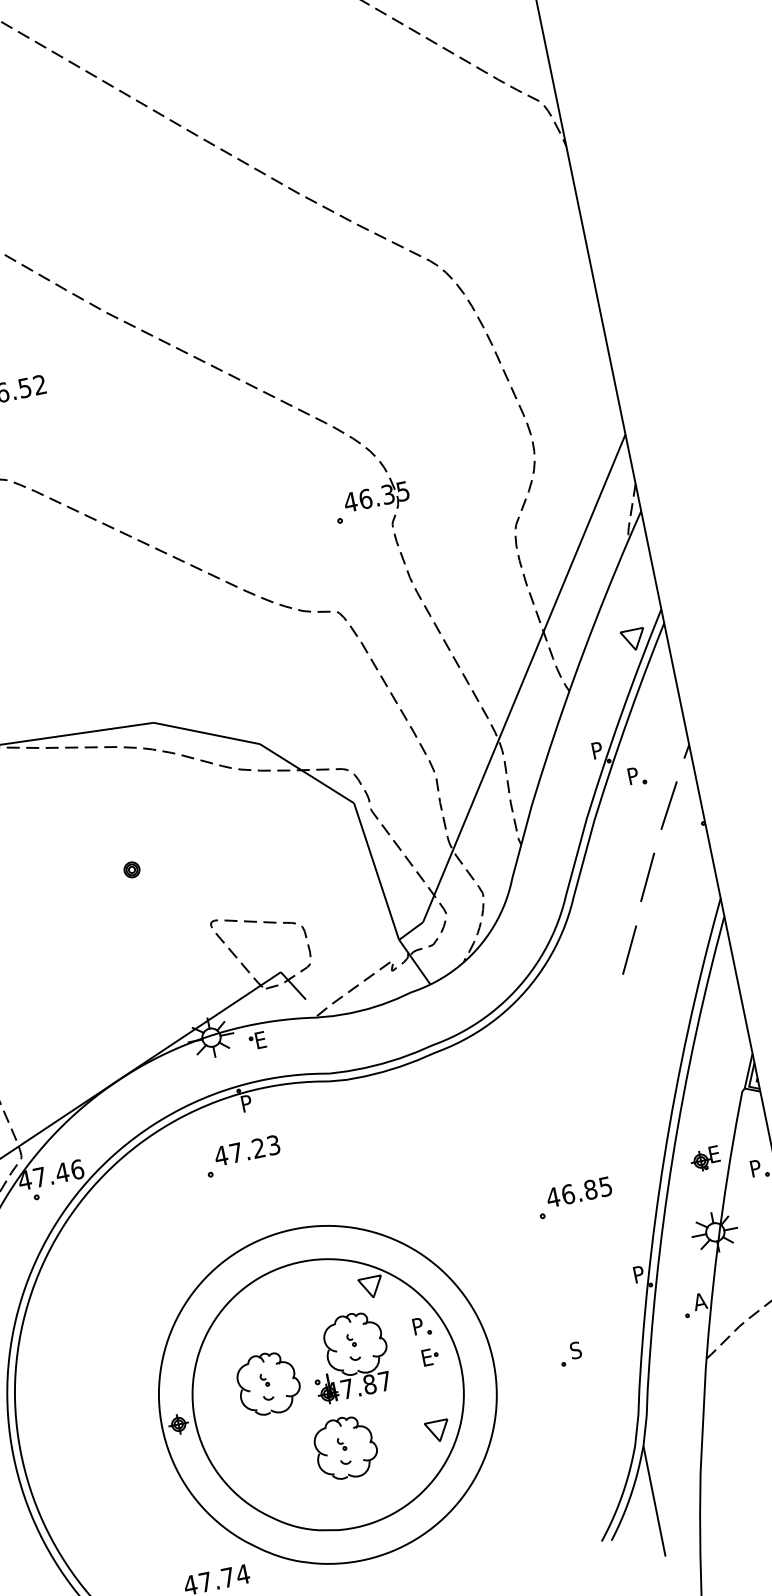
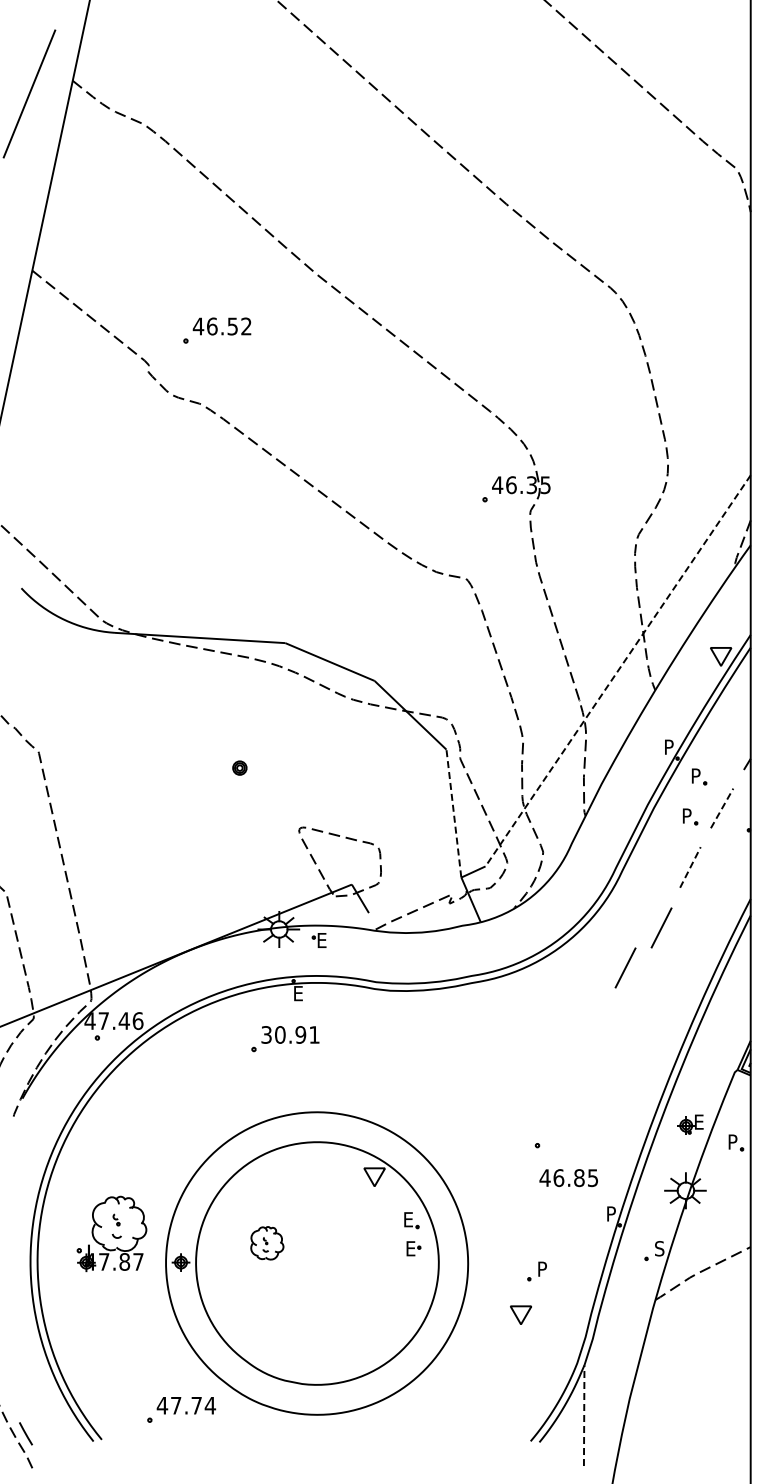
line: (523, 679) -> (617, 671), solid -> dashed
line: (669, 805) -> (722, 808), solid -> dashed
part: (636, 821) -> (690, 816), added
line: (376, 871) -> (453, 813), solid -> dashed
line: (647, 877) -> (690, 867), solid -> dashed
line: (599, 1001) -> (625, 967), added
text: (247, 1103) -> (299, 993), P -> E
text: (246, 1150) -> (289, 1034), 47.23 -> 30.91
text: (578, 1192) -> (568, 1178), moved
text: (699, 1301) -> (659, 1248), A -> S
text: (419, 1325) -> (409, 1219), P -> E
text: (575, 1349) -> (542, 1268), S -> P
part: (348, 1356) -> (111, 1233), moved
part: (269, 1384) -> (267, 1243), size x0.6
part: (437, 1430) -> (520, 1314), moved
part: (346, 1448) -> (323, 1313), removed
line: (654, 1501) -> (584, 1415), solid -> dashed

